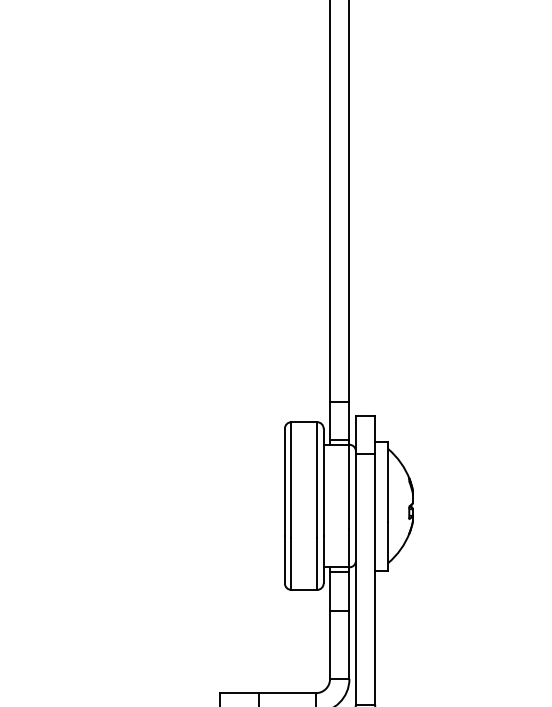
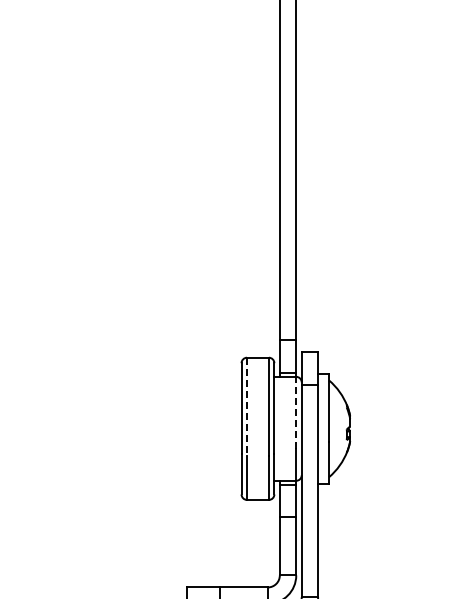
line: (291, 480) -> (247, 407), solid -> dashed
line: (349, 486) -> (296, 412), solid -> dashed

